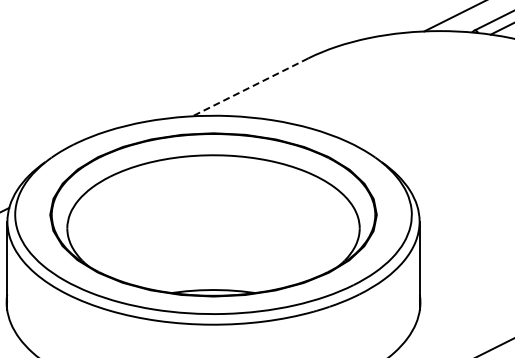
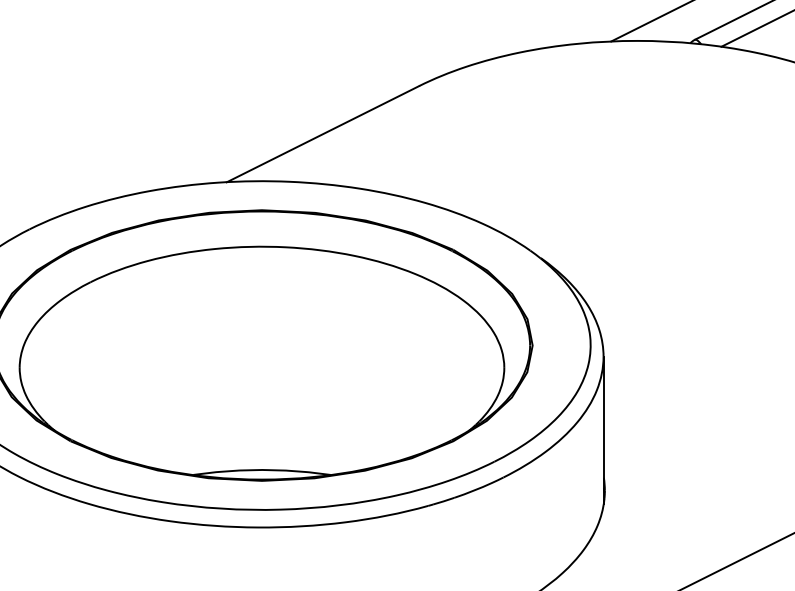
line: (250, 87) -> (323, 134), dashed -> solid

